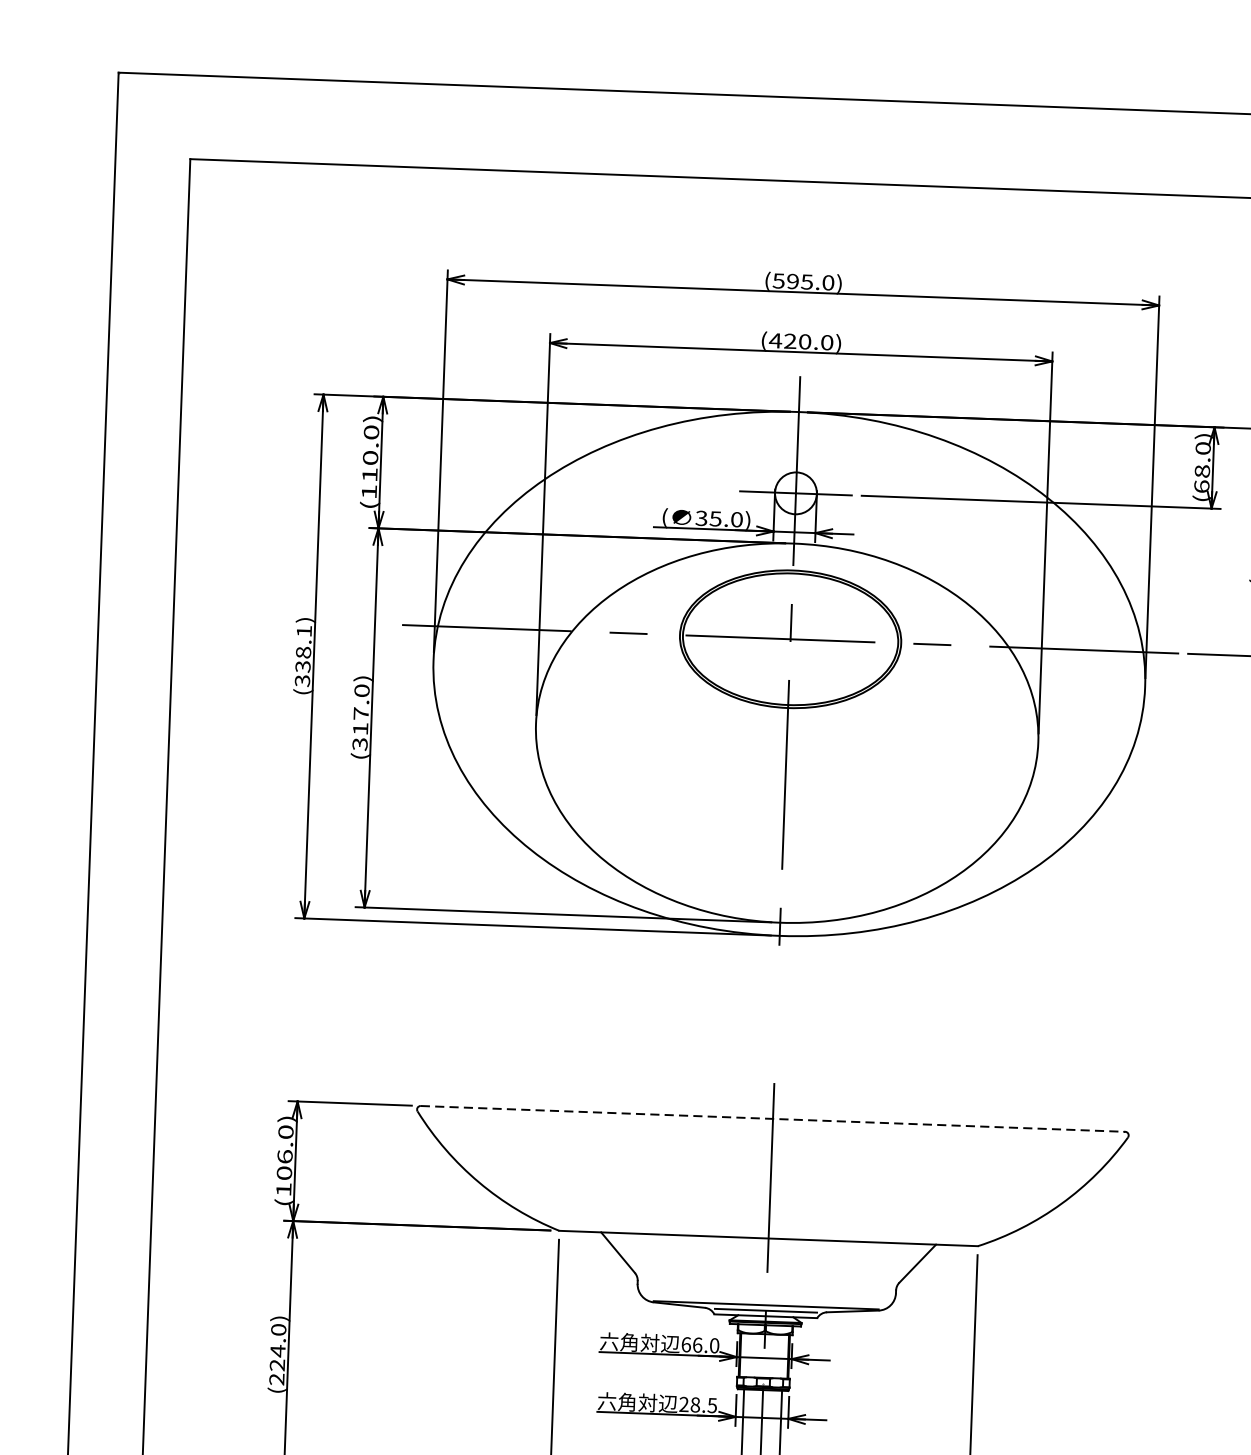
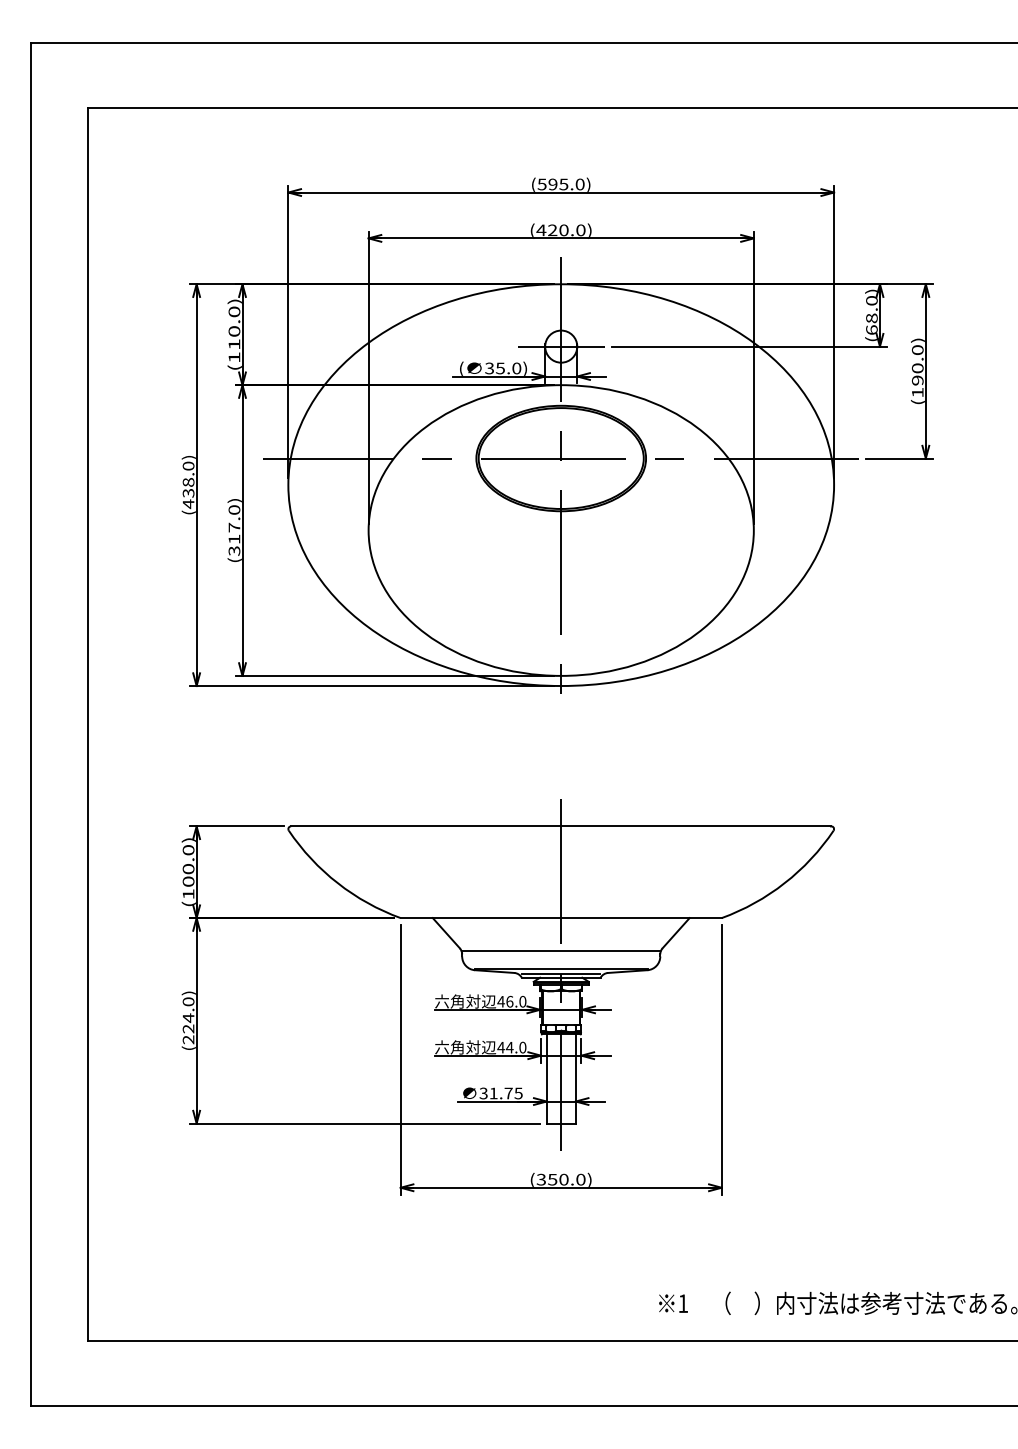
text: (303, 656) -> (188, 485), (338.1) -> (438.0)
line: (773, 1119) -> (561, 826), dashed -> solid
text: (284, 1156) -> (188, 868), (106.0) -> (100.0)
line: (767, 1280) -> (561, 950), added
text: (685, 1344) -> (500, 1001), 66.0 -> 46.0
text: (697, 1404) -> (511, 1047), 28.5 -> 44.0

